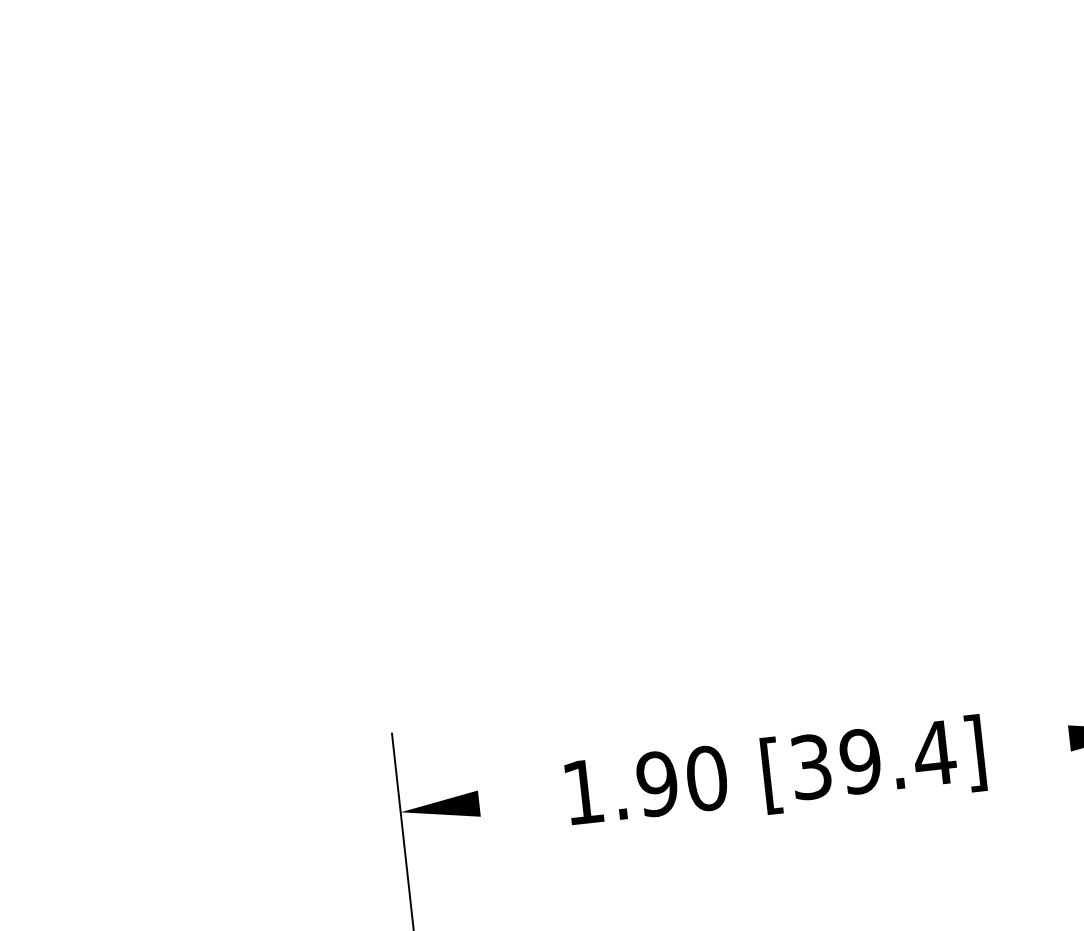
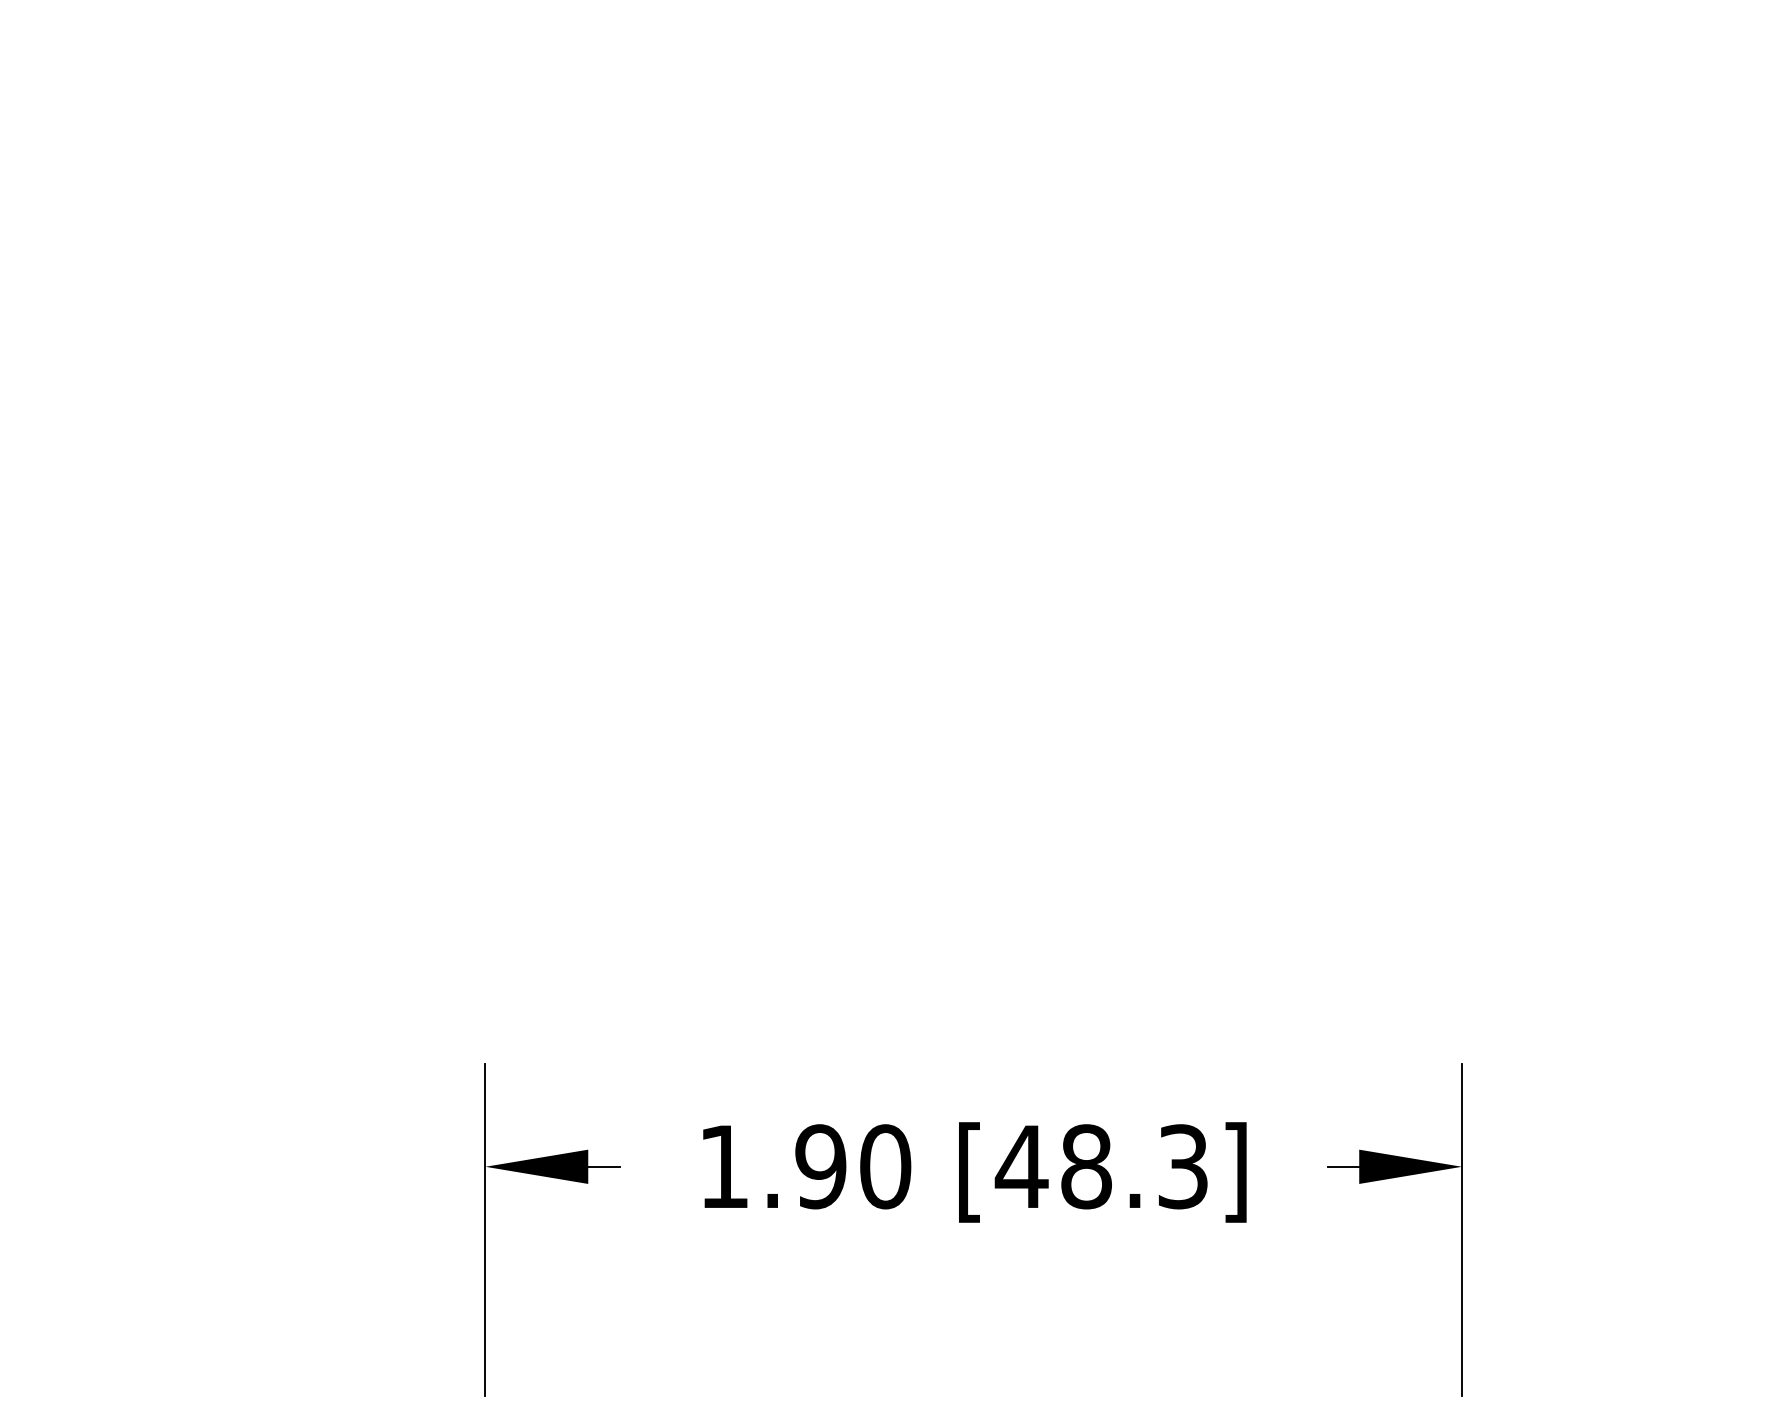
line: (1057, 739) -> (1343, 1166), added
text: (872, 760) -> (1101, 1166), [39.4] -> [48.3]
line: (491, 802) -> (603, 1166), added

